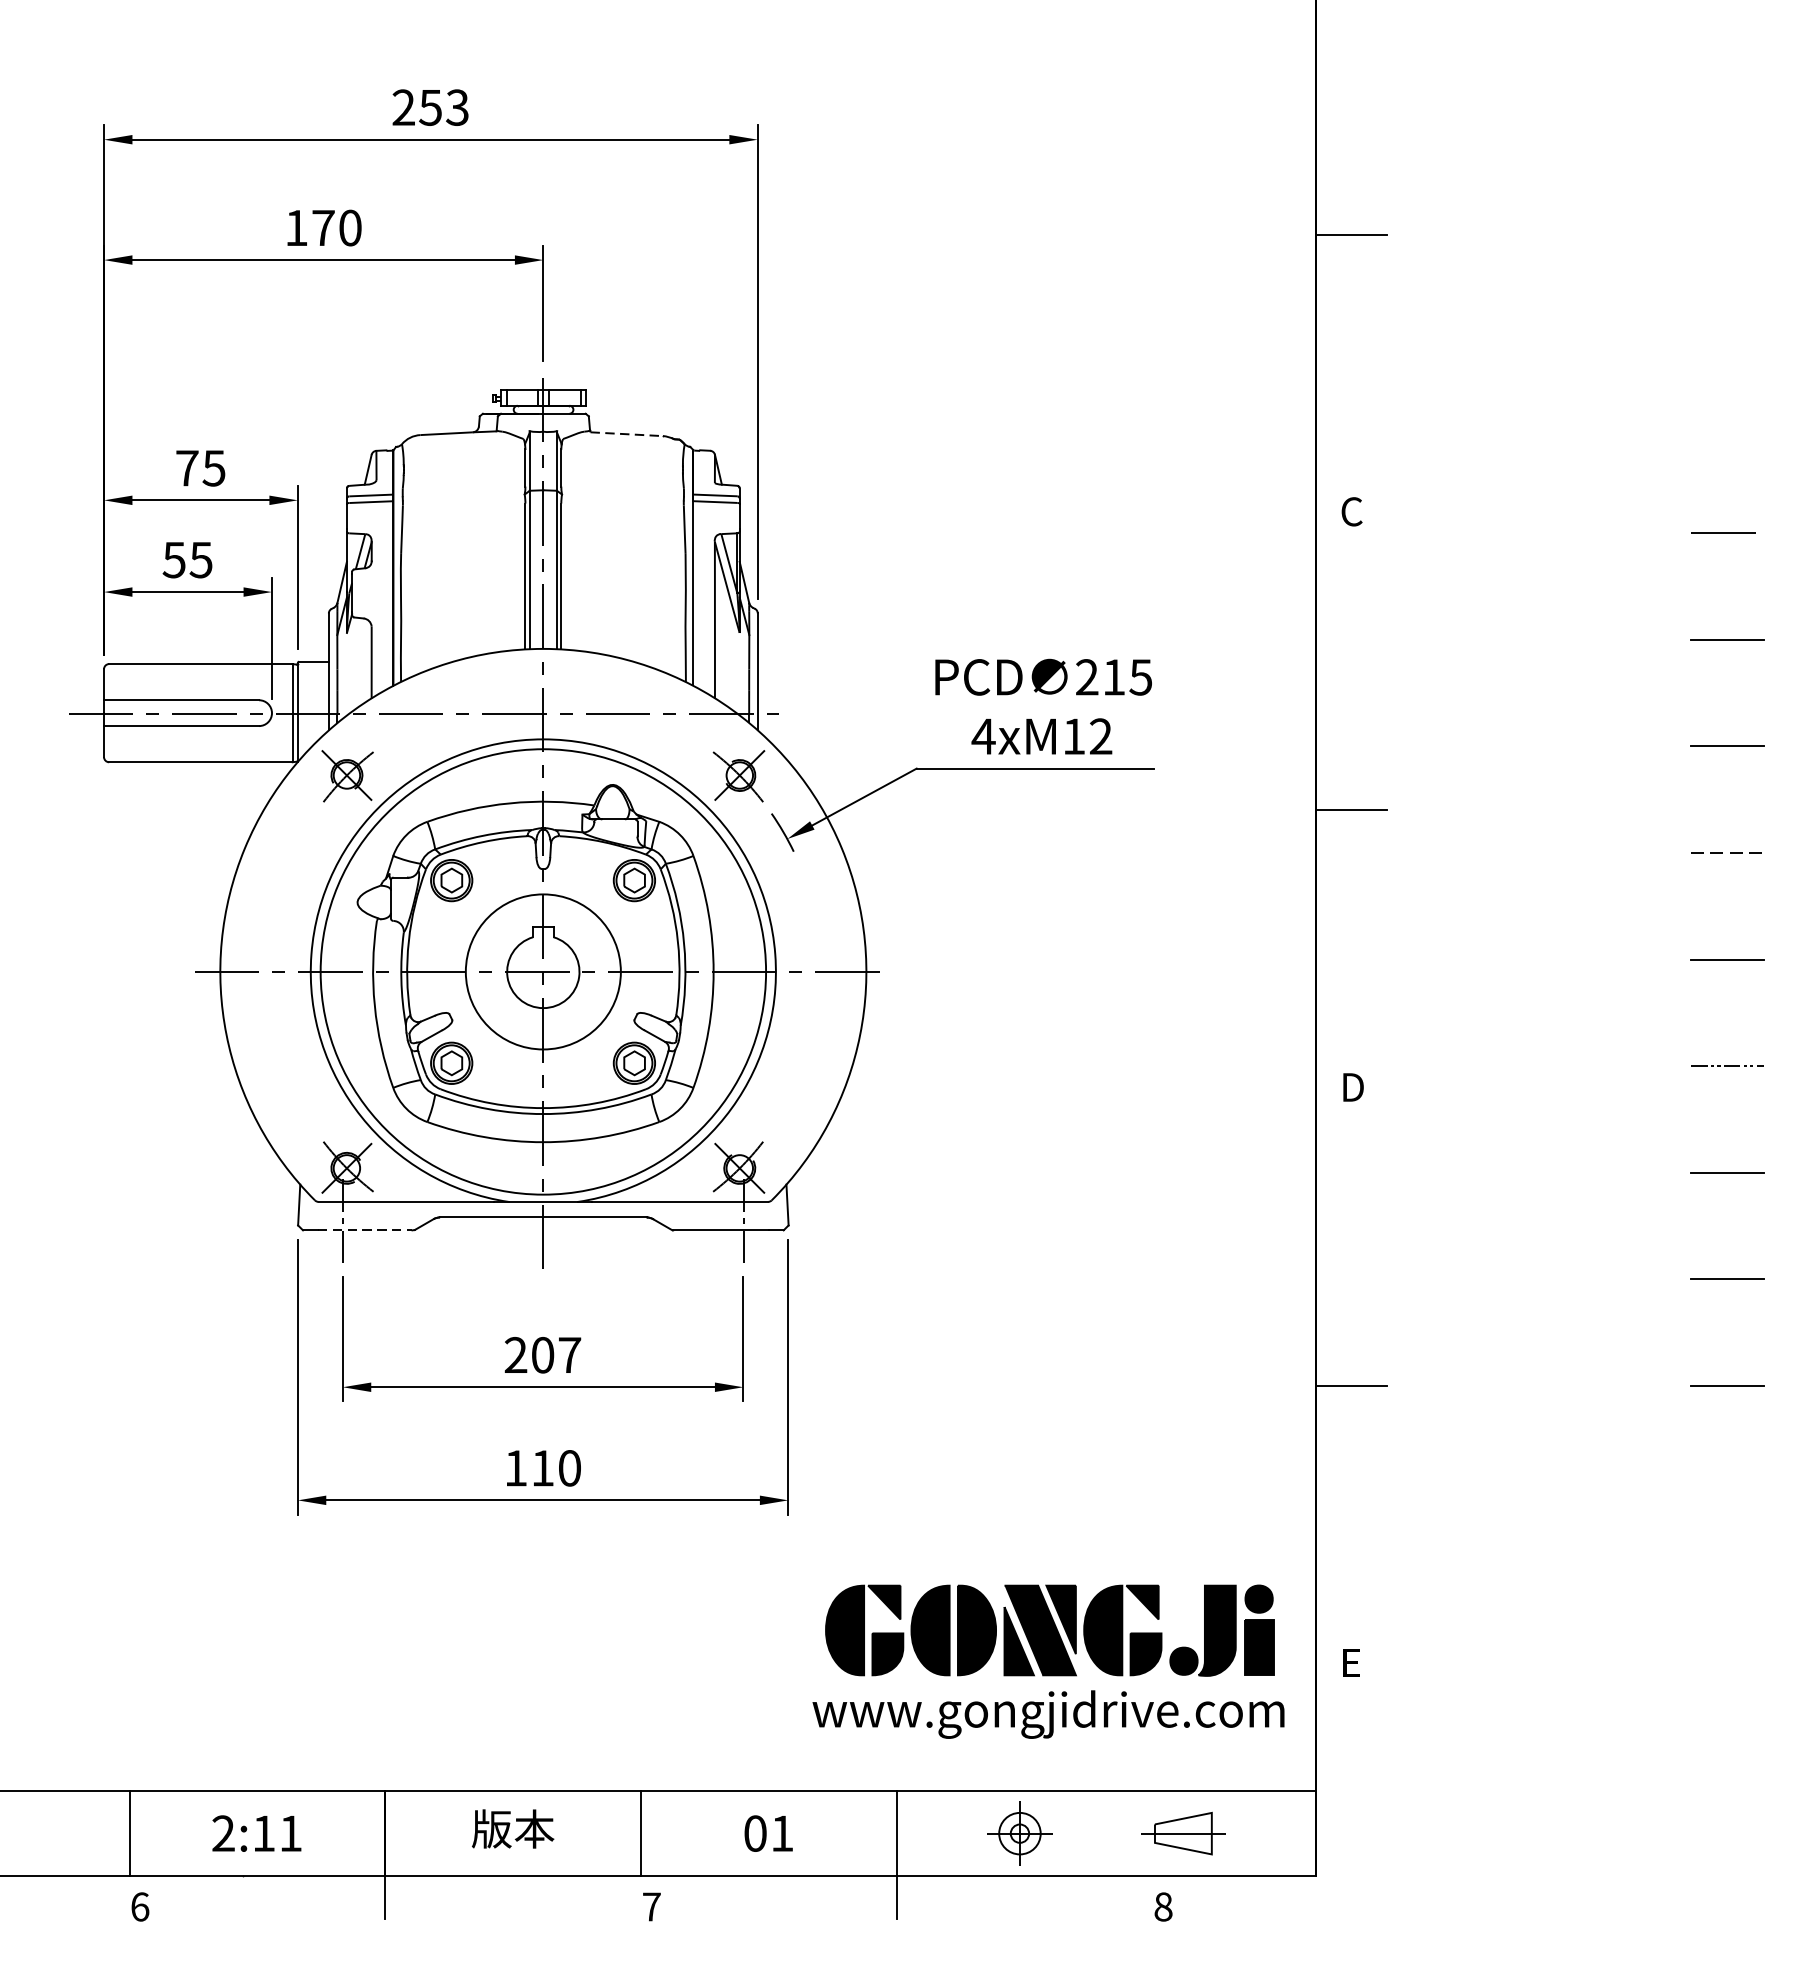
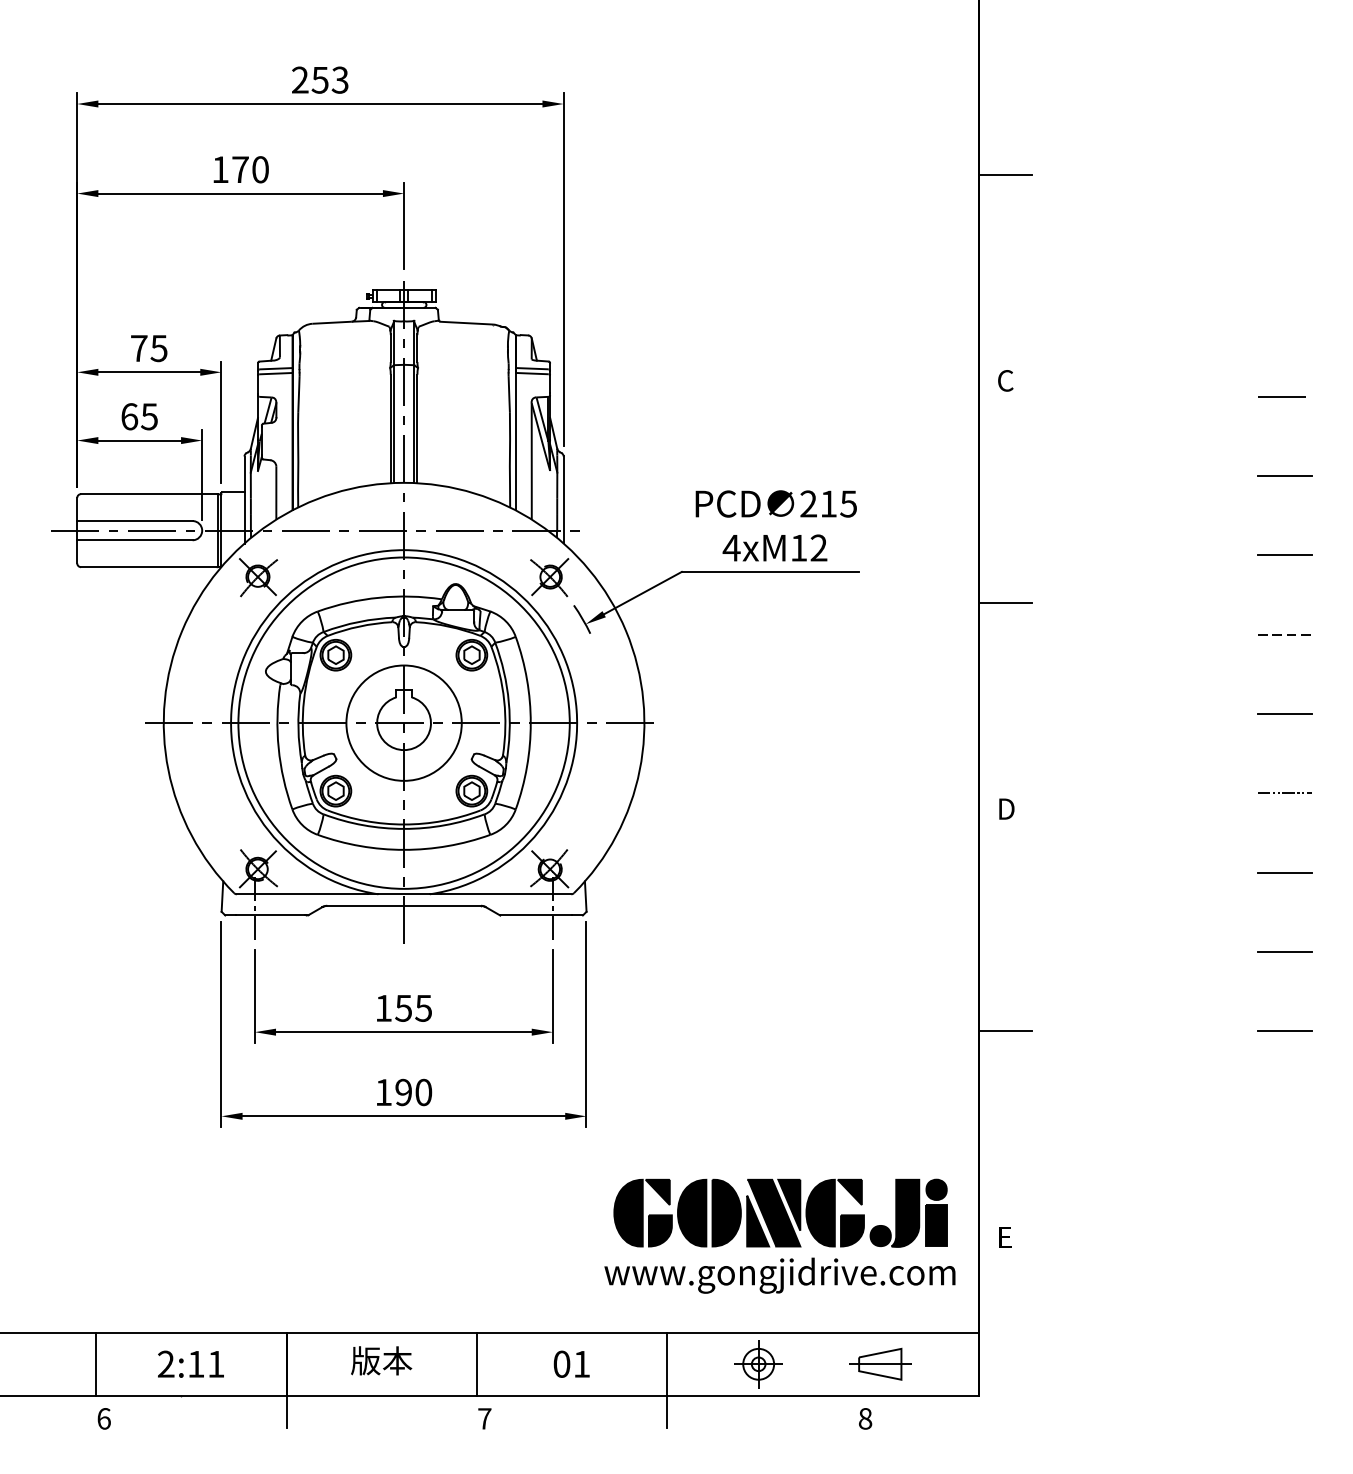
line: (625, 434) -> (465, 323), dashed -> solid
text: (174, 559) -> (129, 416), 55 -> 65
line: (365, 1230) -> (271, 915), dashed -> solid
text: (542, 1354) -> (403, 1007), 207 -> 155
text: (542, 1468) -> (403, 1092), 110 -> 190

